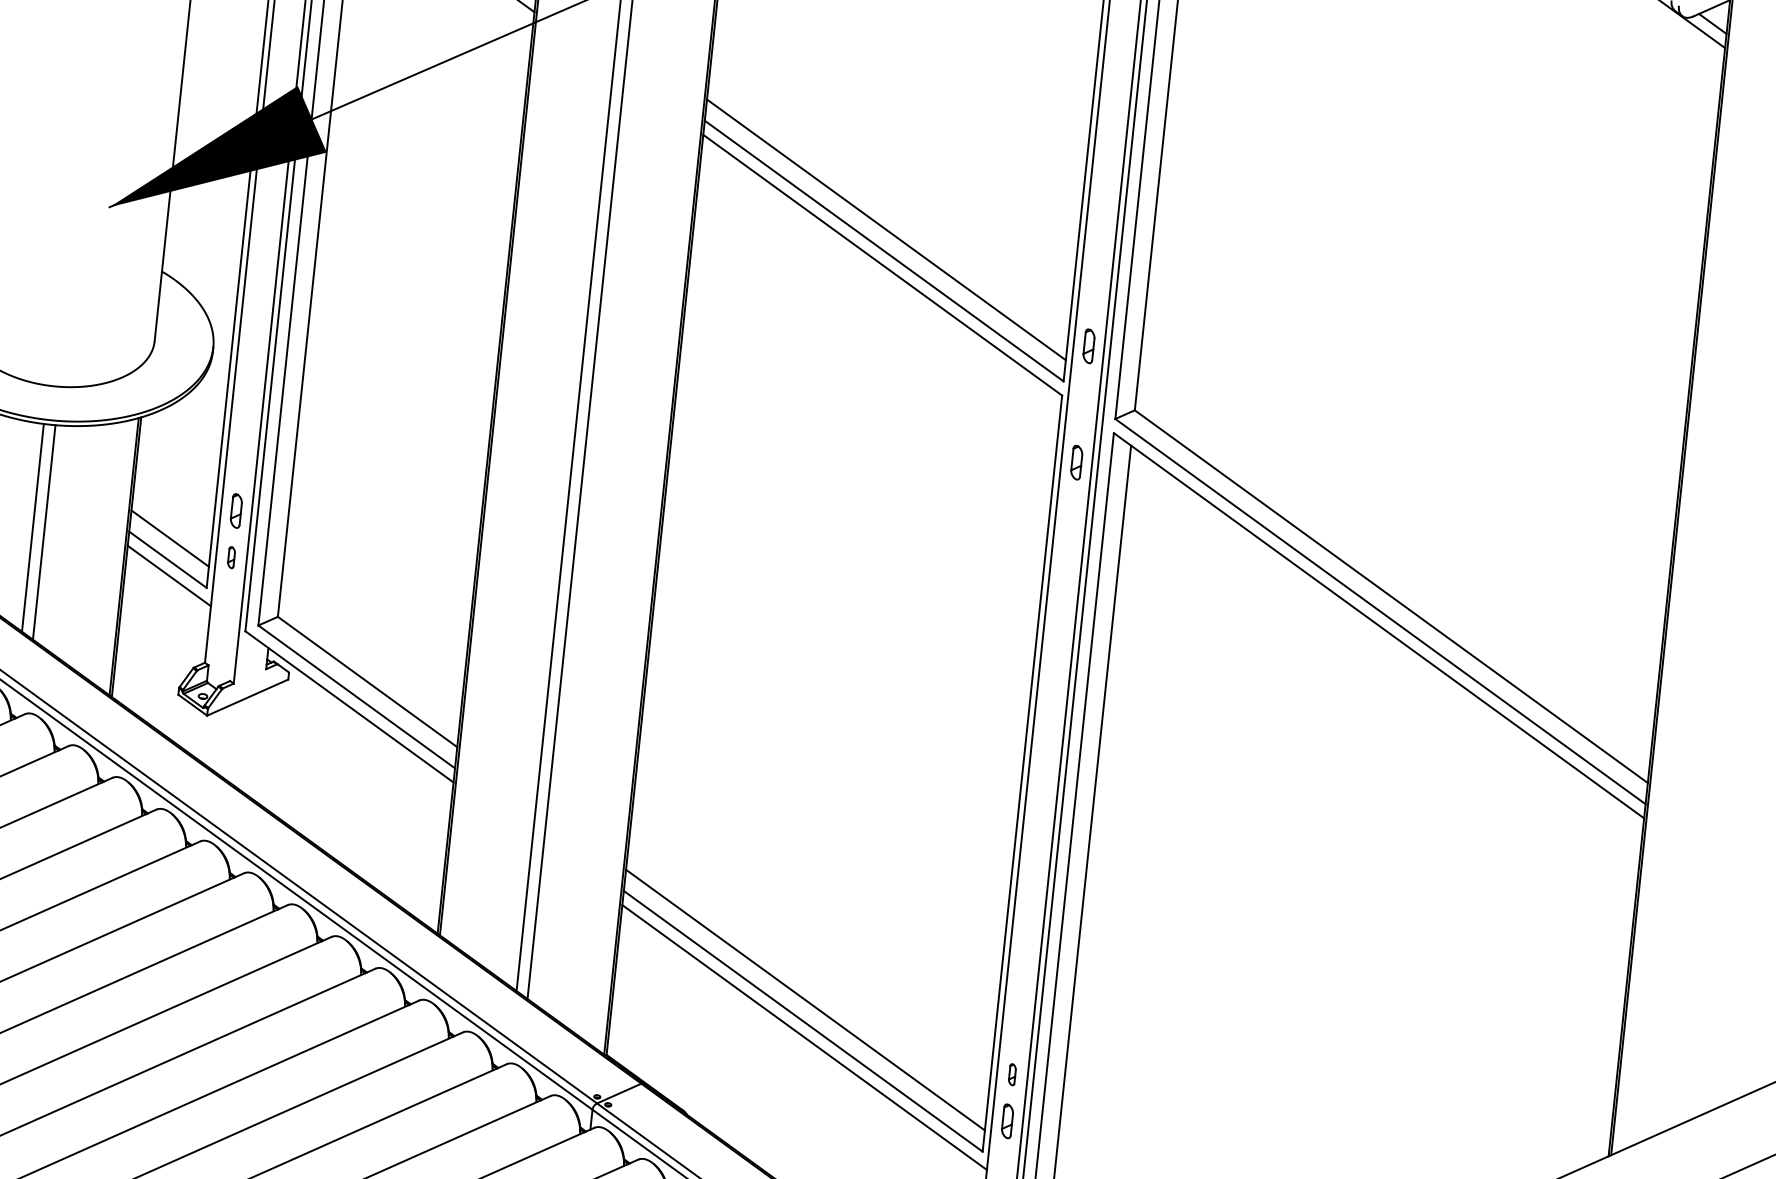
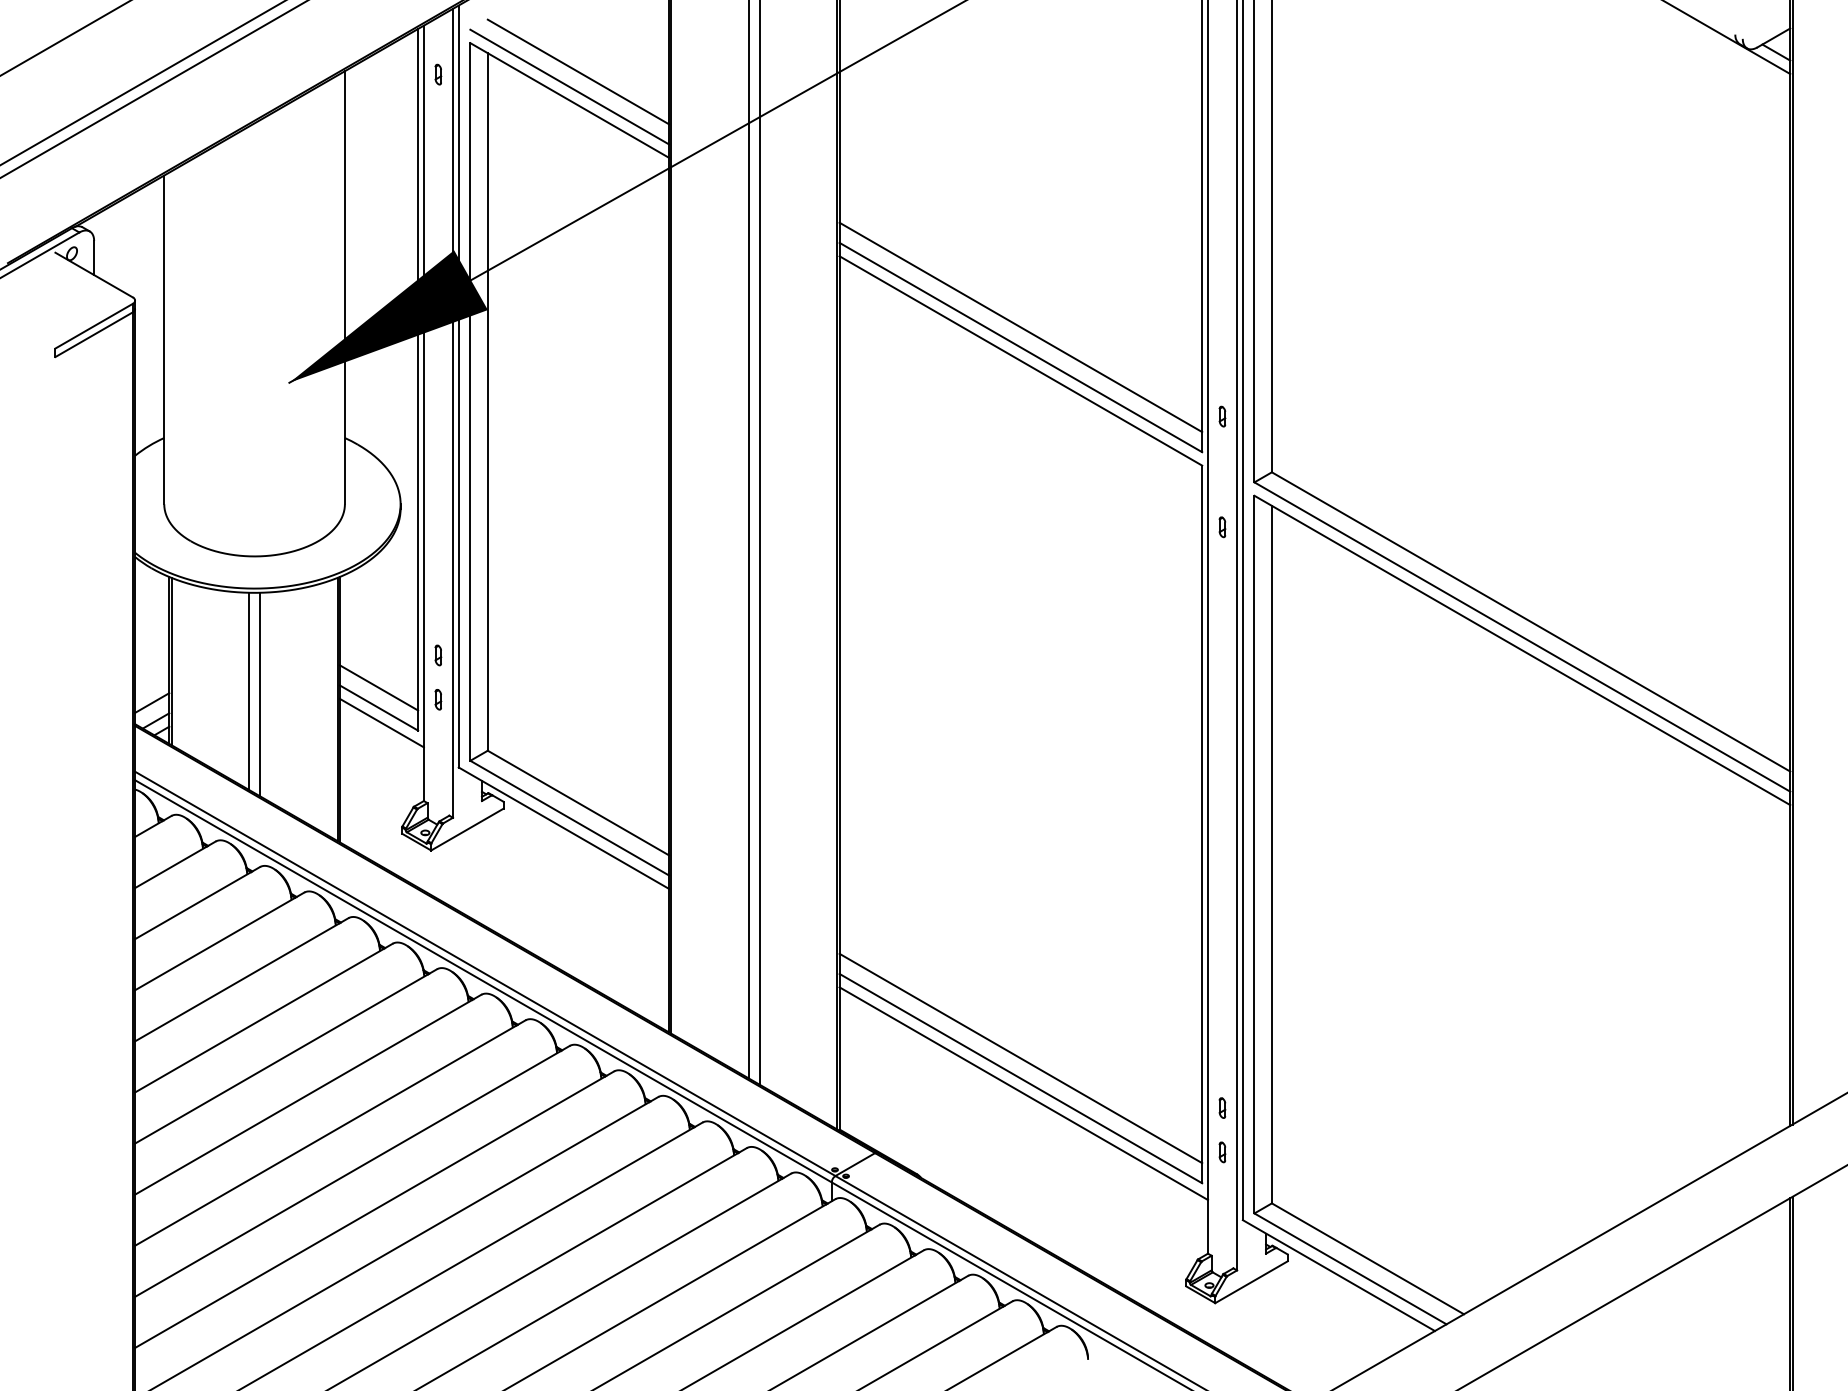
part: (1088, 346) -> (1222, 416), size x0.62
part: (1076, 463) -> (1222, 527), size x0.62
part: (236, 511) -> (438, 655), size x0.62
part: (1007, 1121) -> (1222, 1152), size x0.62

